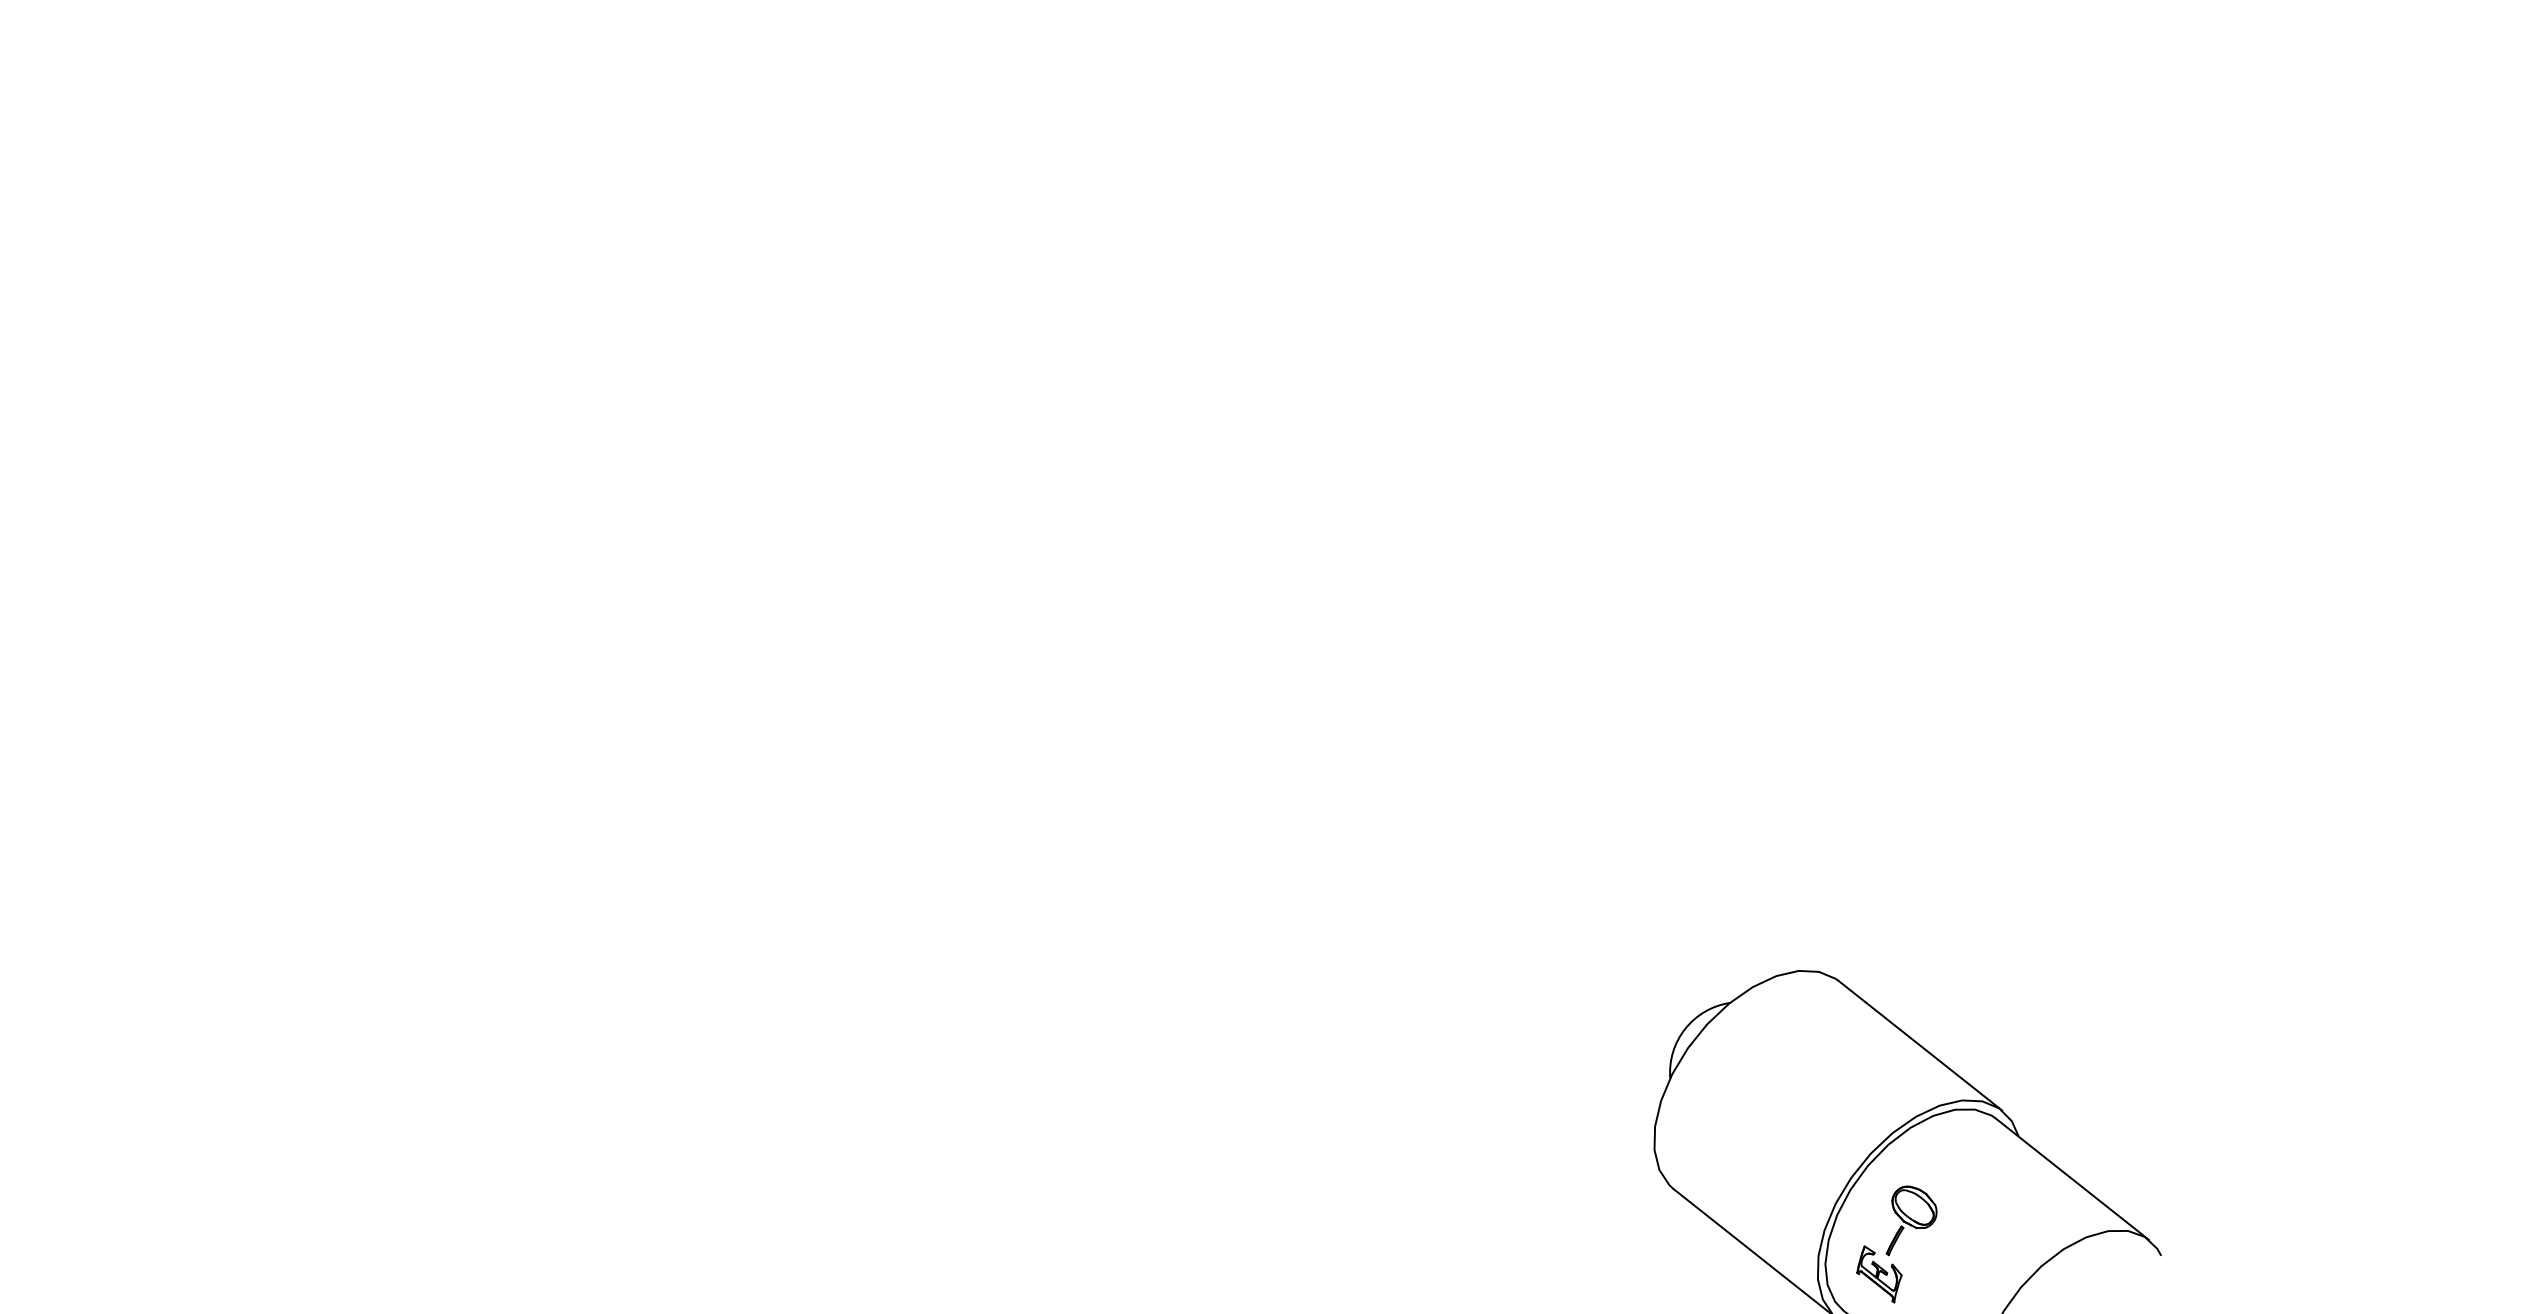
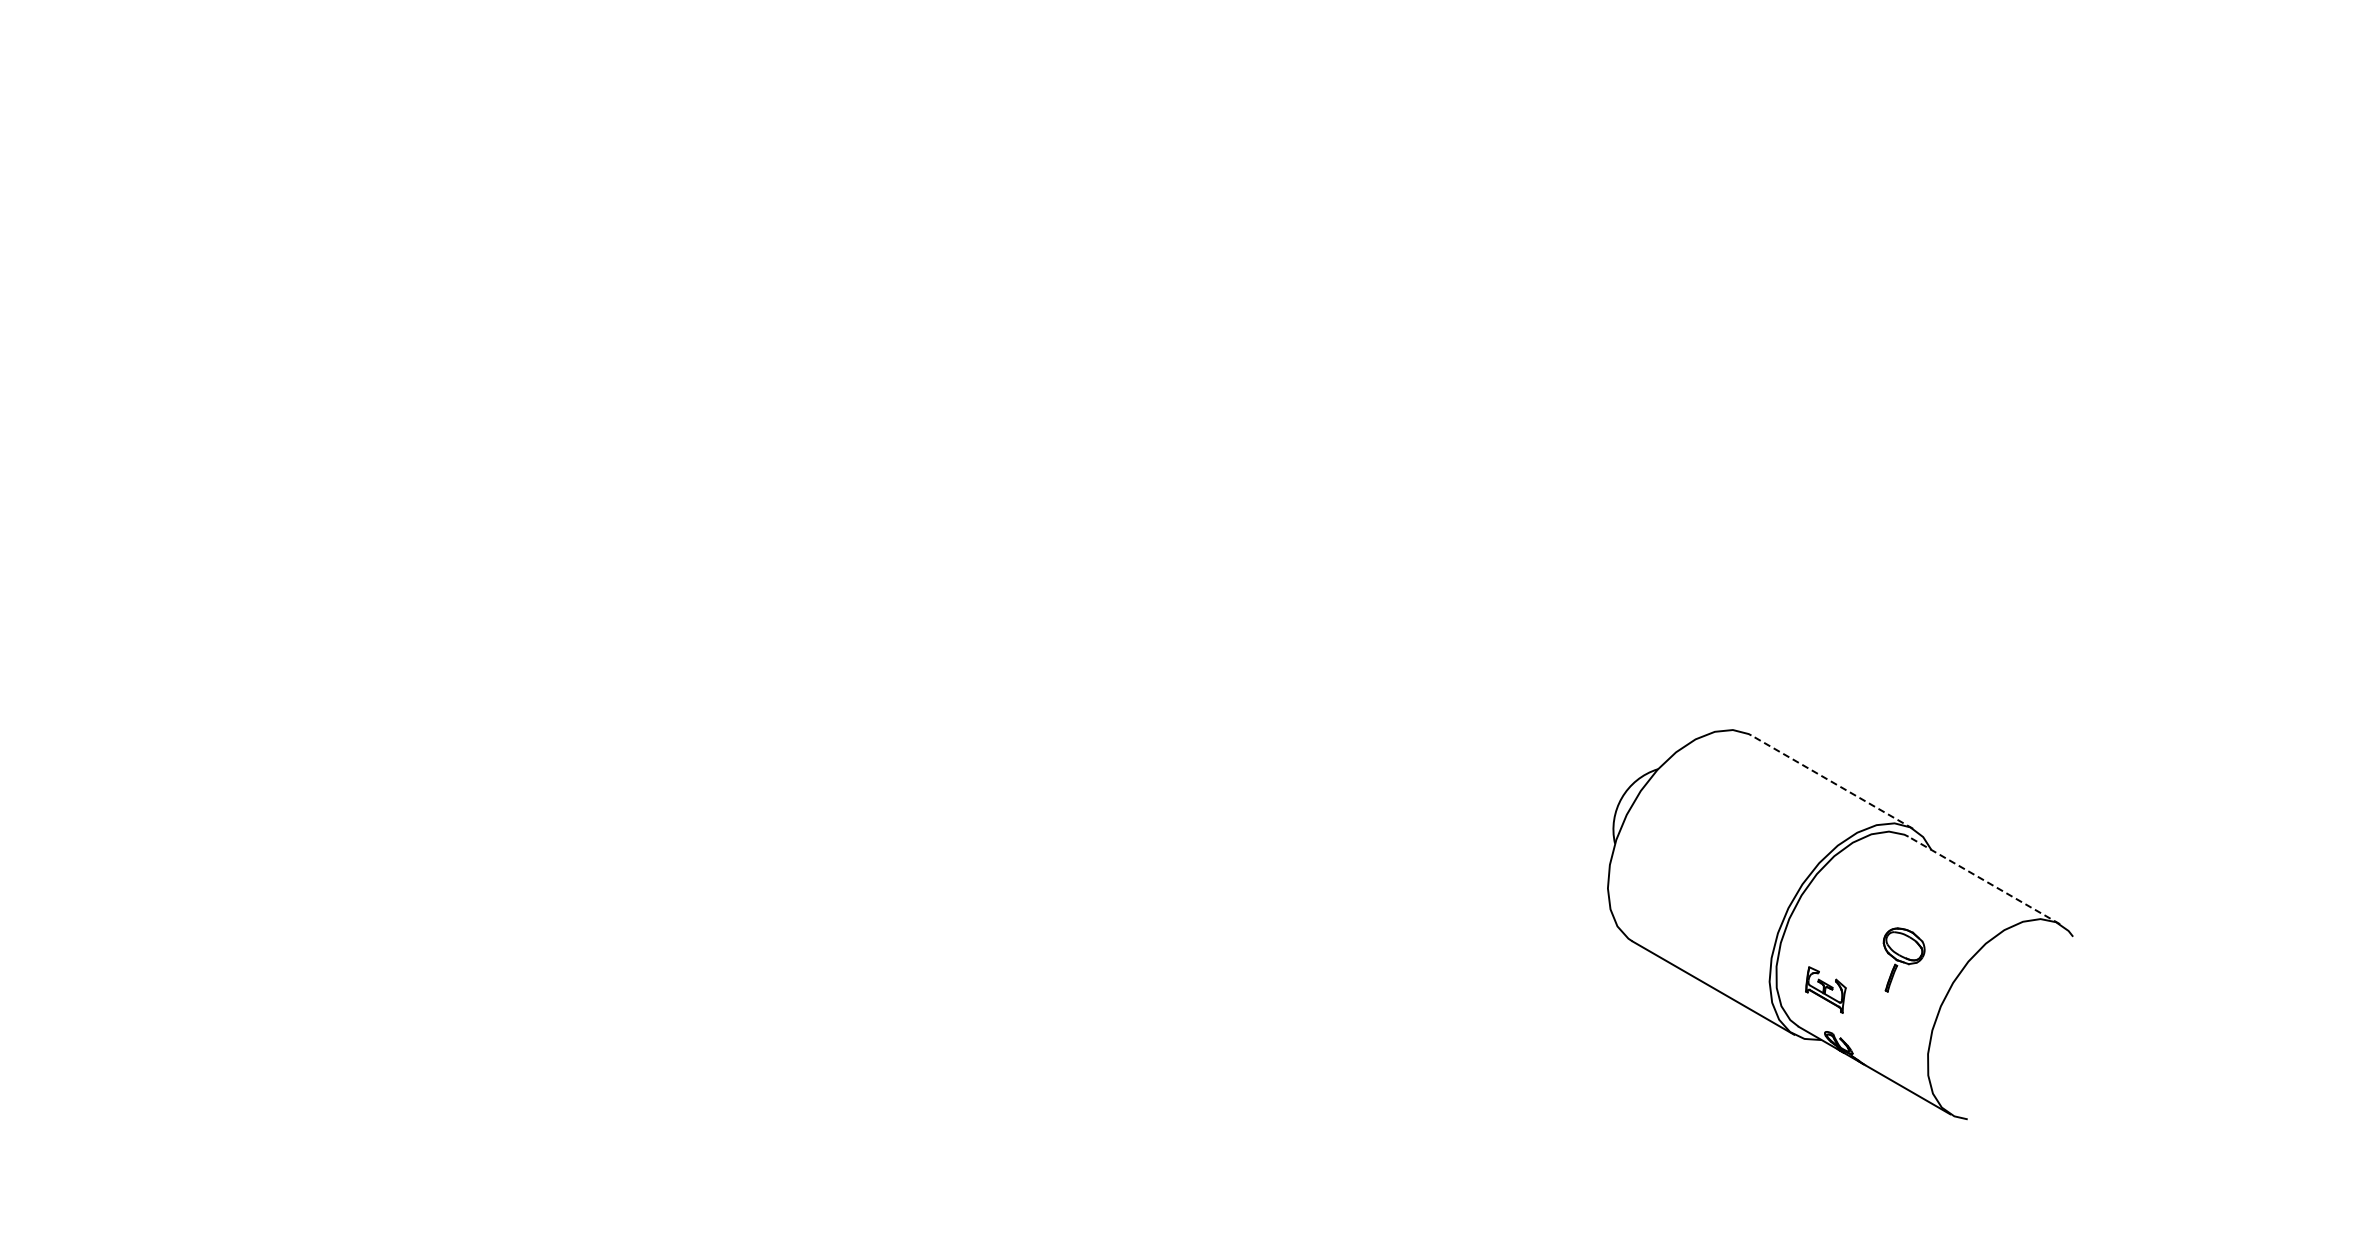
line: (1919, 1044) -> (1831, 781), solid -> dashed
line: (2071, 1179) -> (1983, 880), solid -> dashed
part: (1911, 1222) -> (1903, 959), moved

